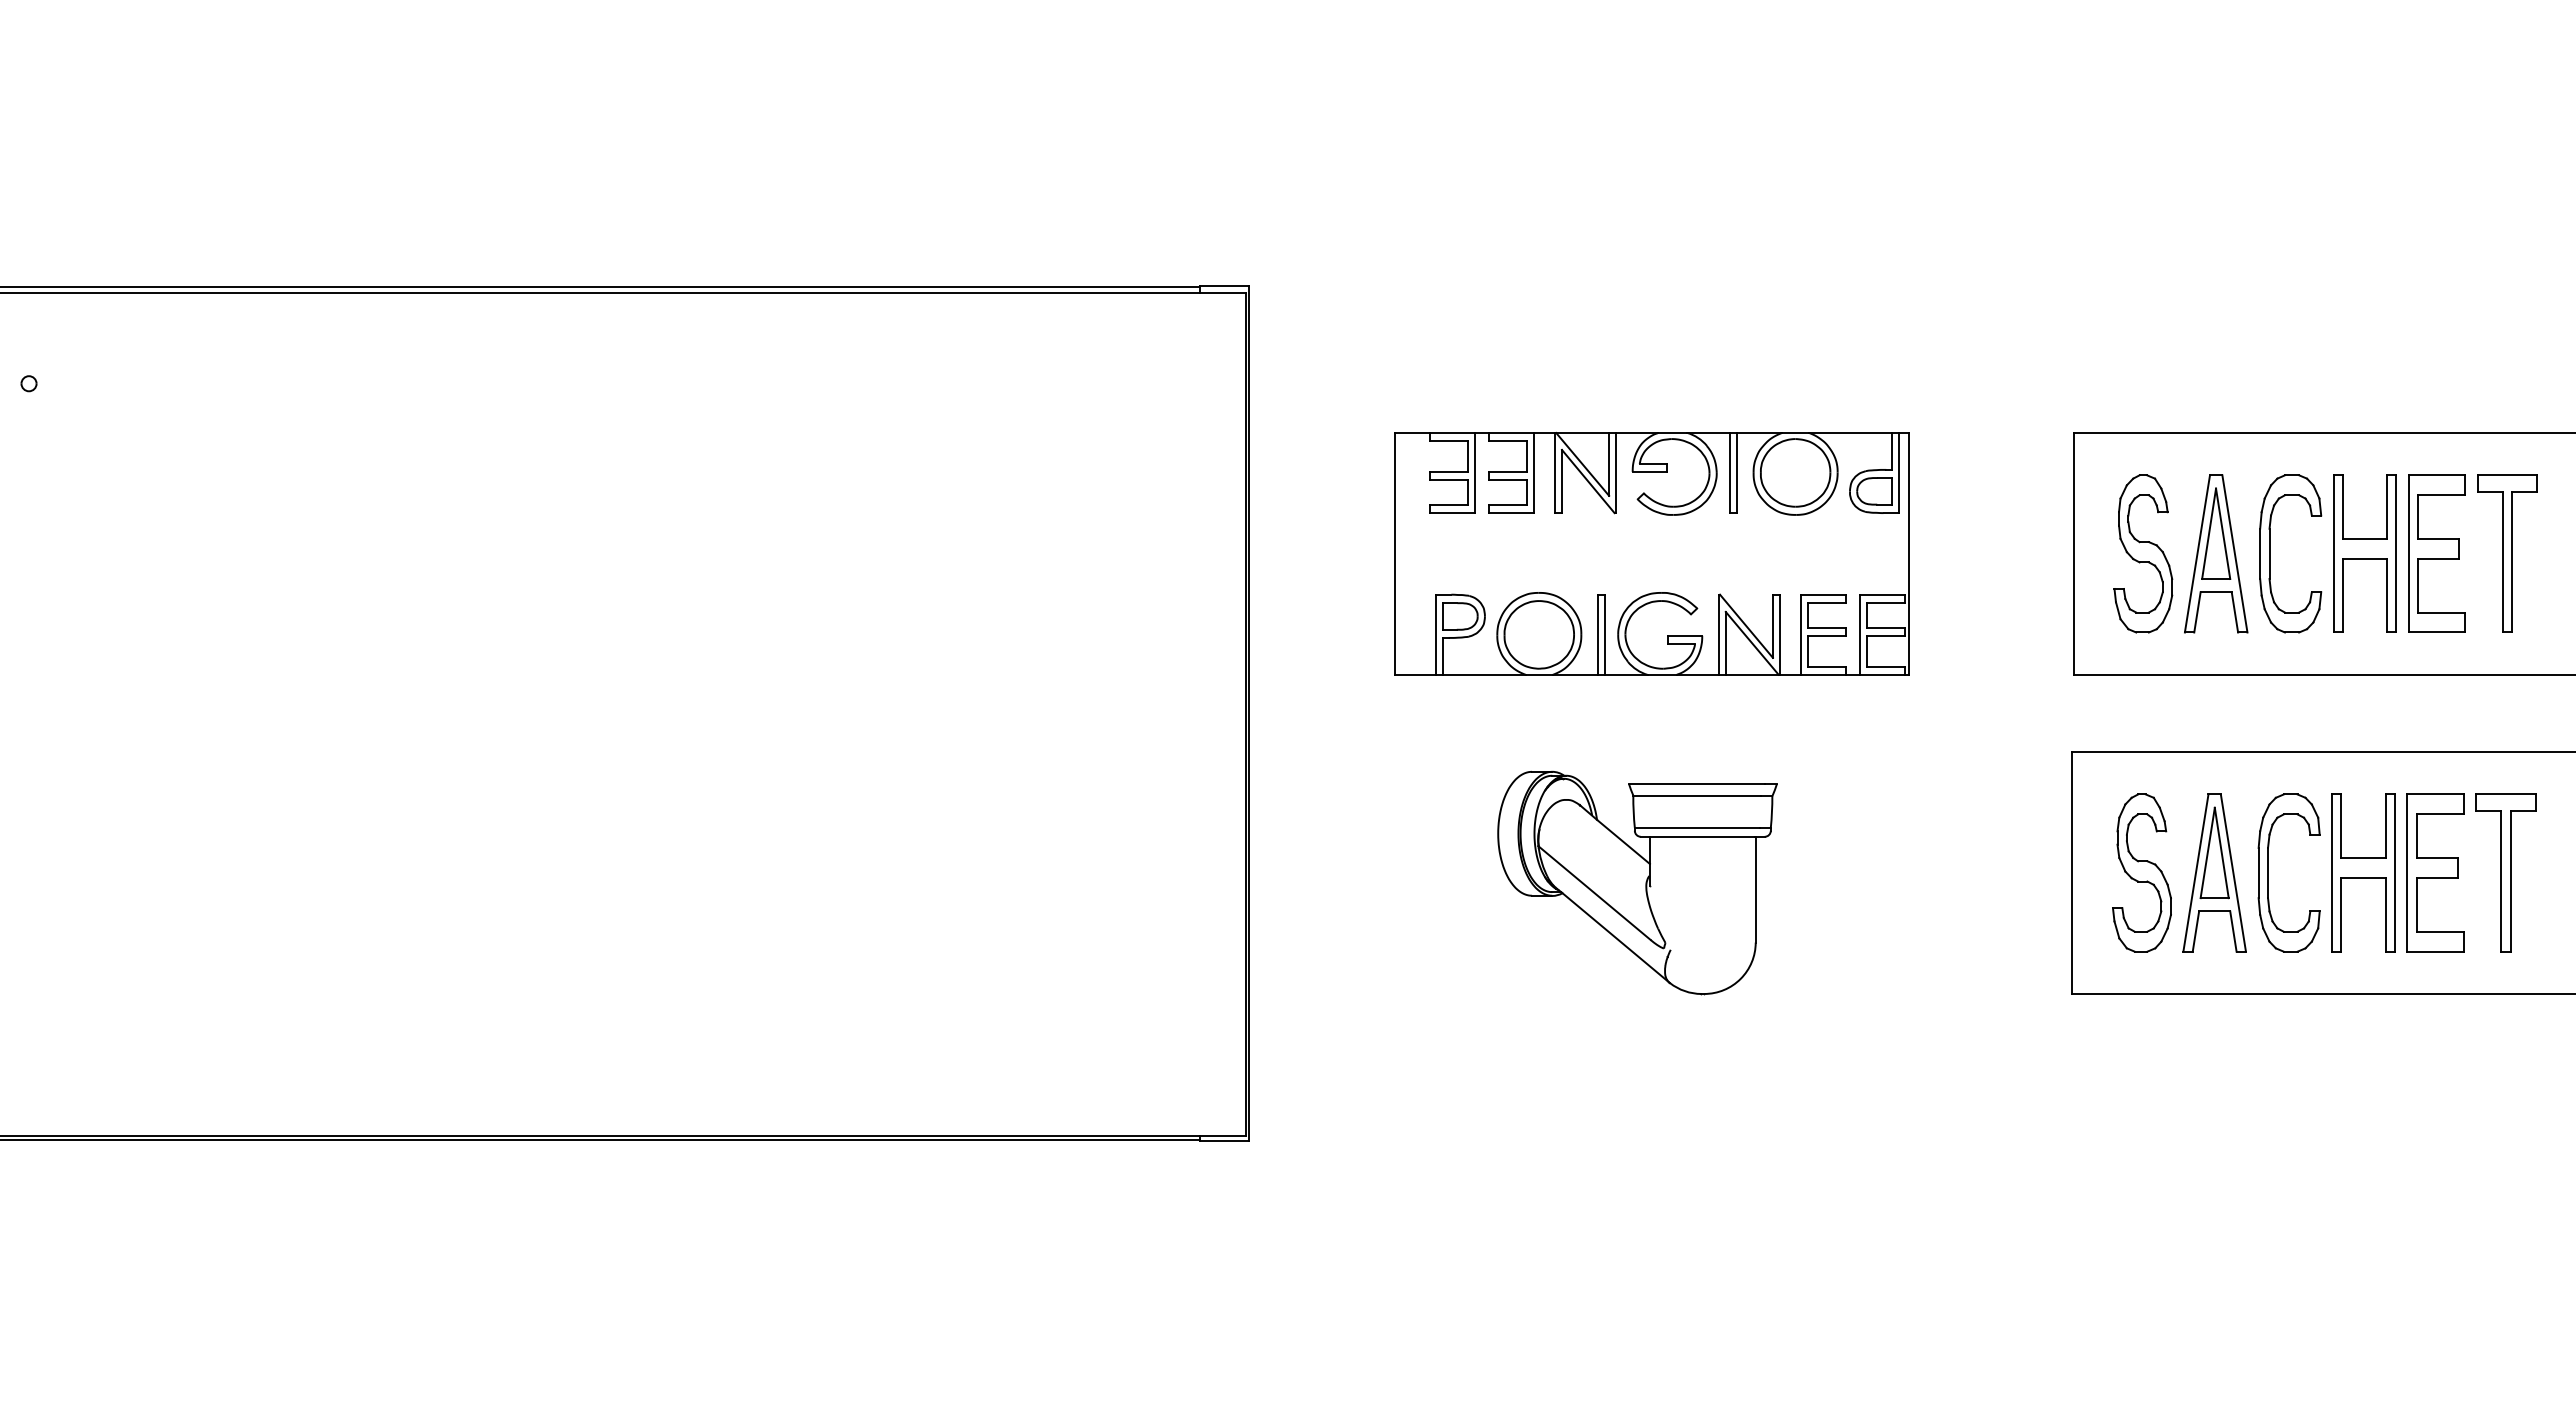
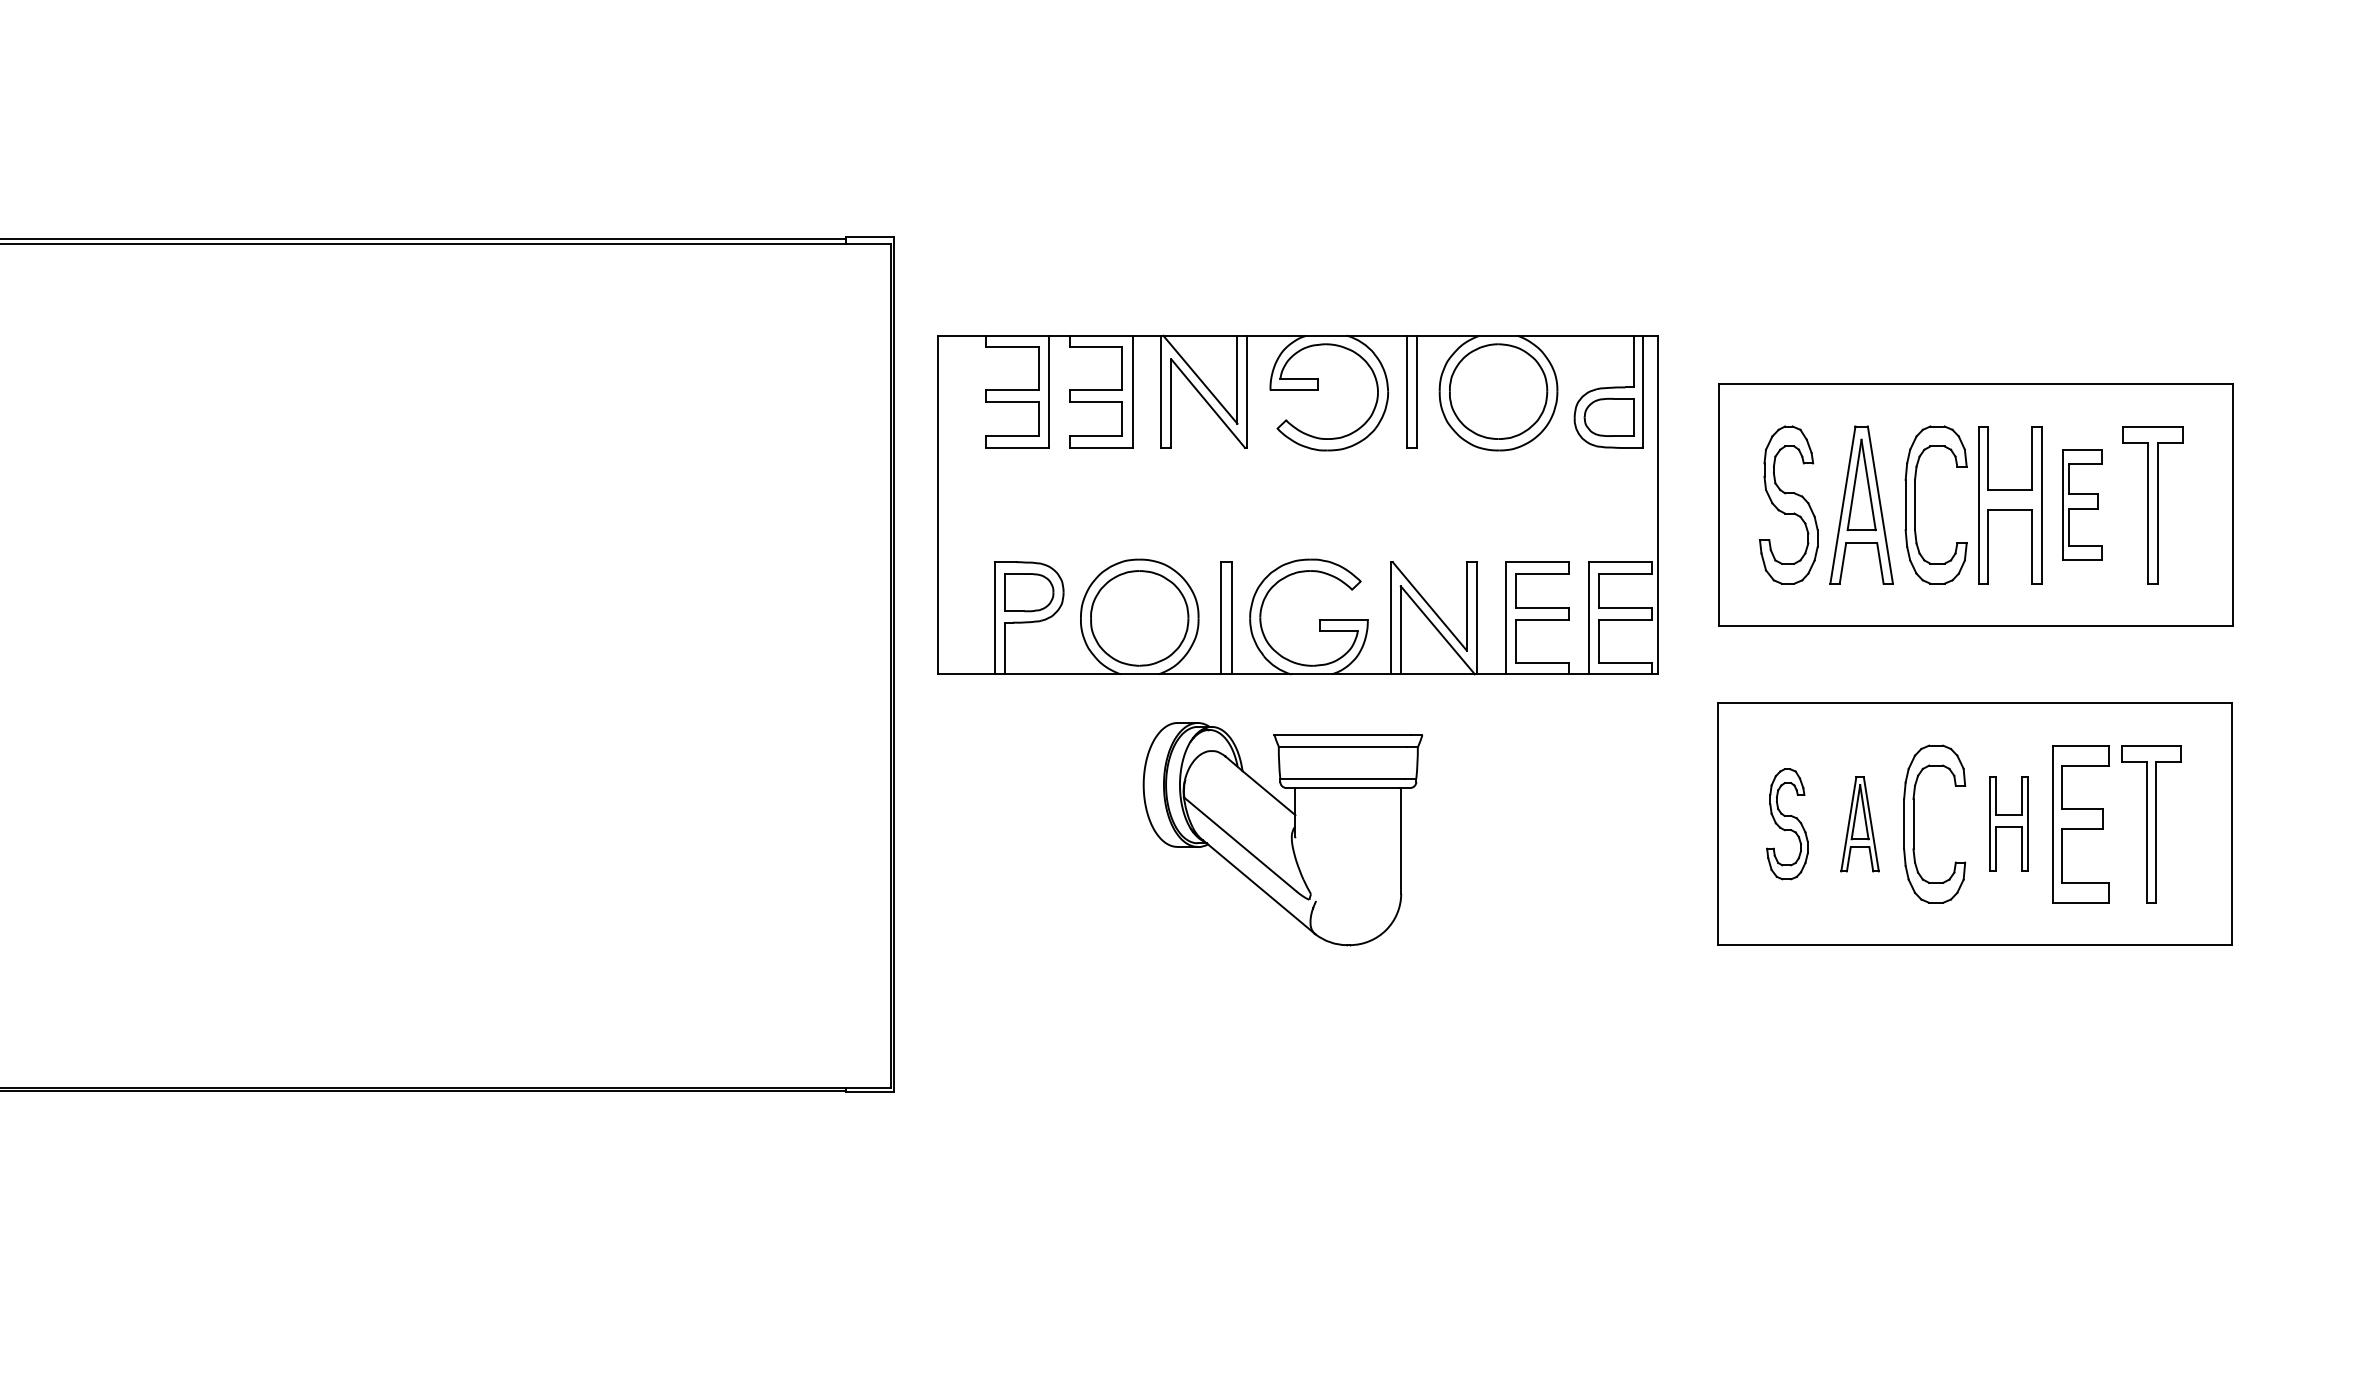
part: (1651, 553) -> (1296, 504), size x1.4
part: (2436, 553) -> (2081, 504), size x0.7
part: (2141, 872) -> (1786, 823), size x0.7
part: (2214, 872) -> (1859, 823), size x0.6
part: (2363, 872) -> (2008, 823), size x0.6

